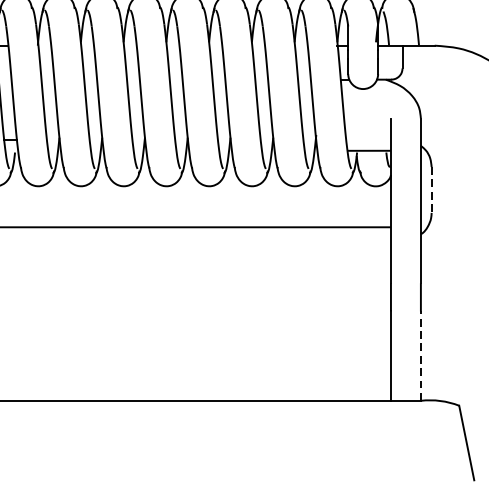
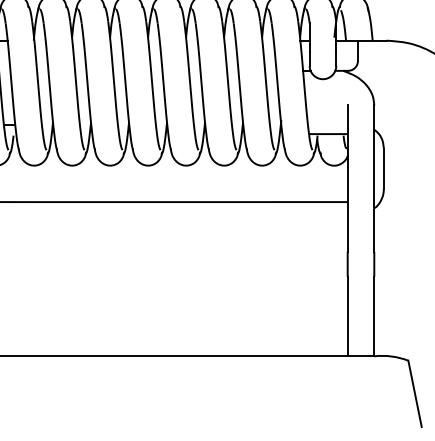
line: (431, 190) -> (383, 169), dashed -> solid
line: (421, 356) -> (374, 316), dashed -> solid

